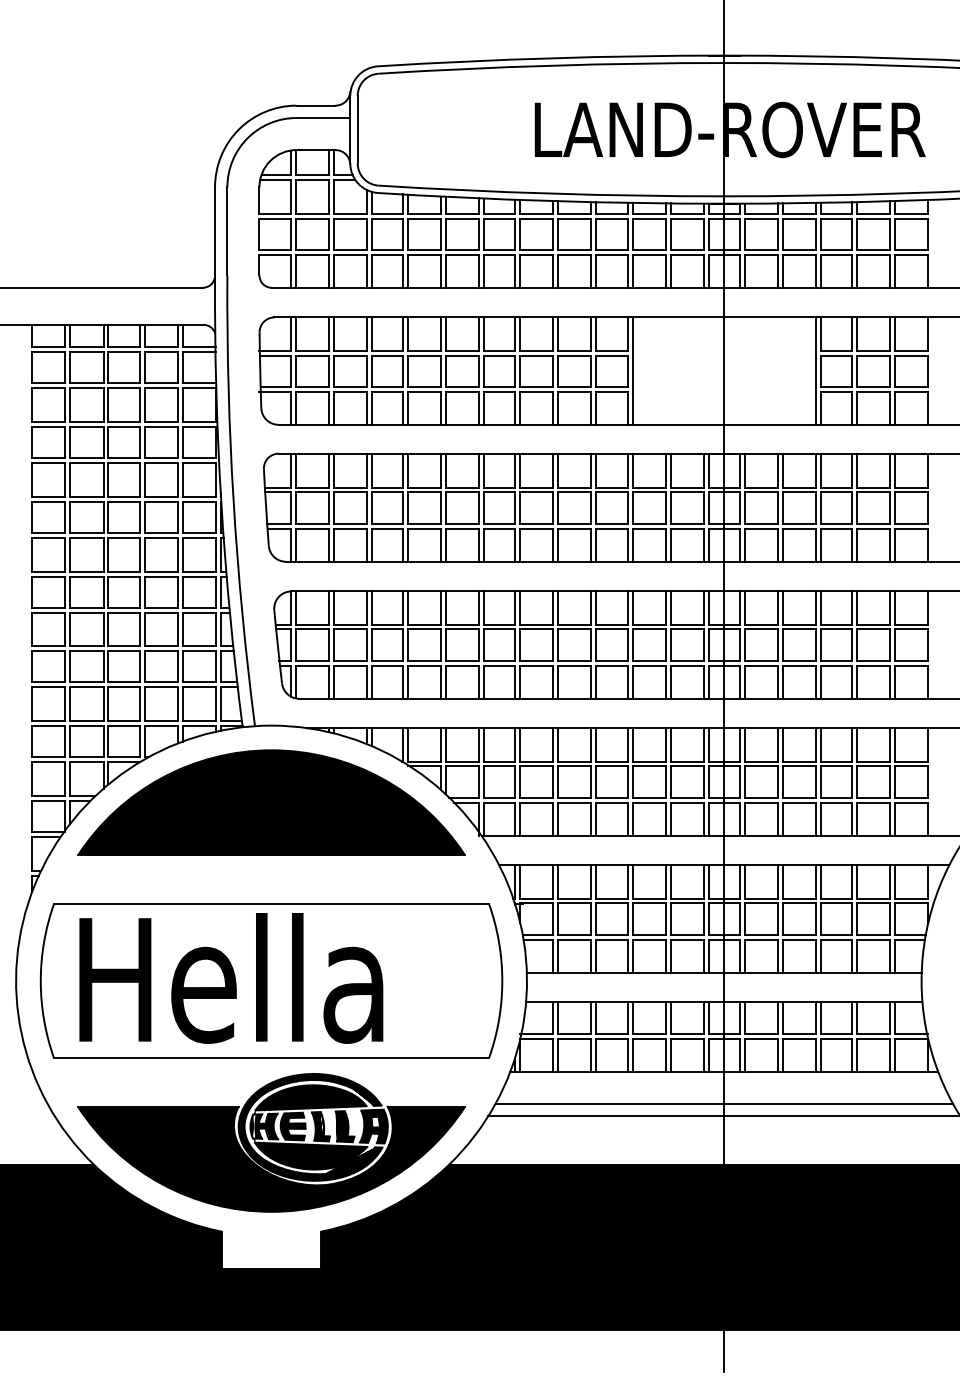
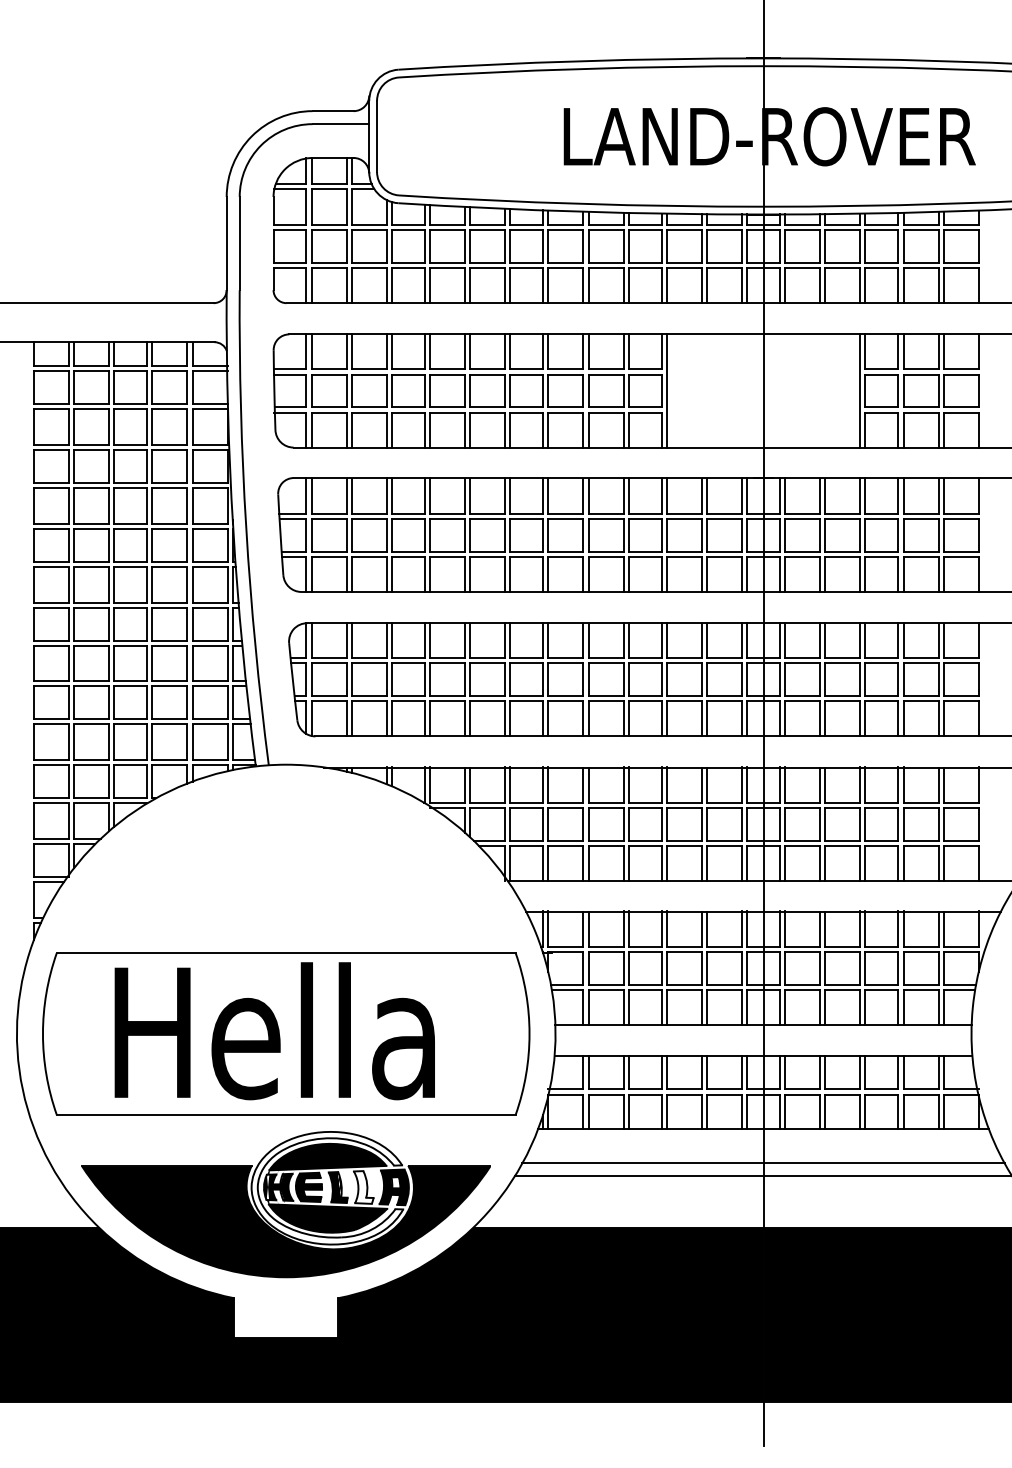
part: (270, 802) -> (285, 845), removed
text: (230, 978) -> (274, 1031), moved
fill: (344, 1125) -> (363, 1186), removed
fill: (310, 1126) -> (327, 1187), removed

